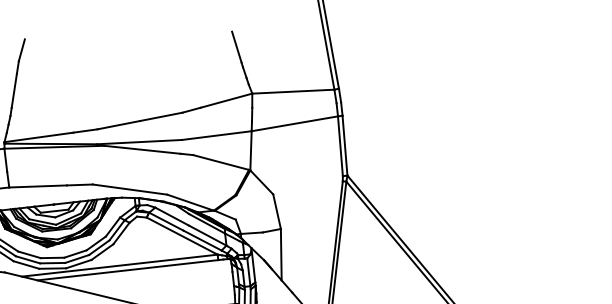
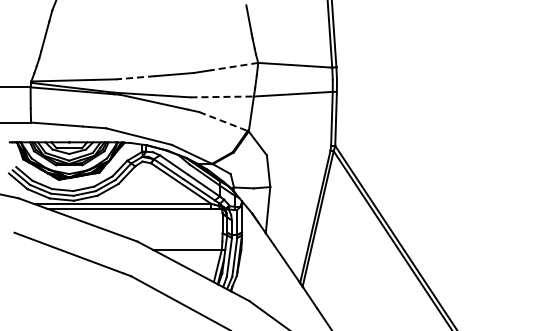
line: (225, 100) -> (233, 66), solid -> dashed
line: (118, 124) -> (135, 77), solid -> dashed
line: (217, 135) -> (222, 96), solid -> dashed
line: (221, 162) -> (223, 121), solid -> dashed

